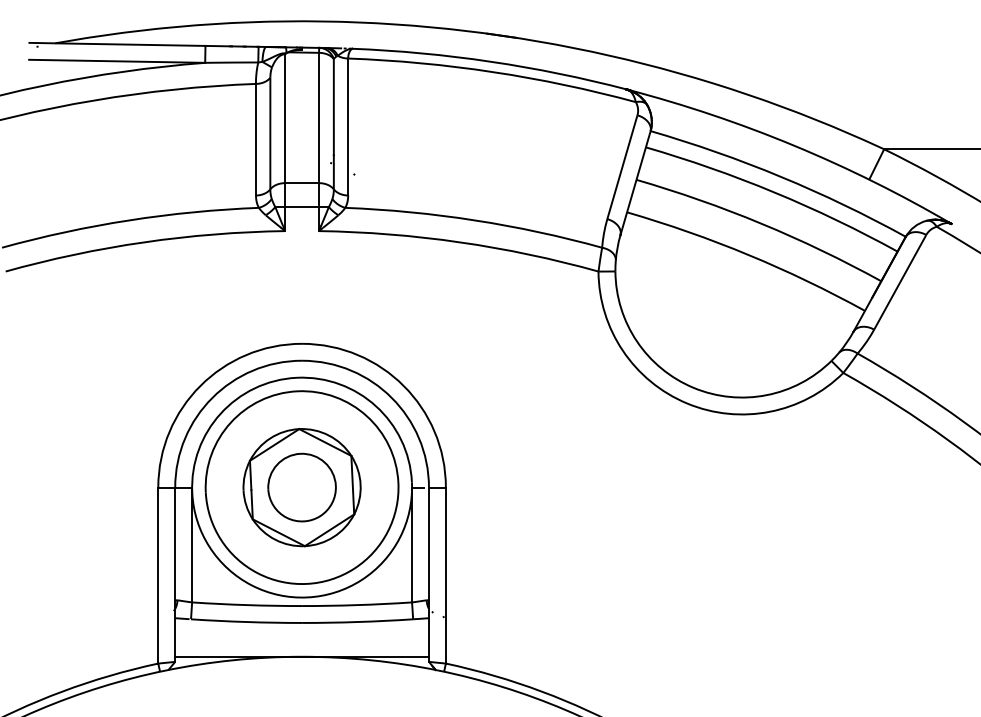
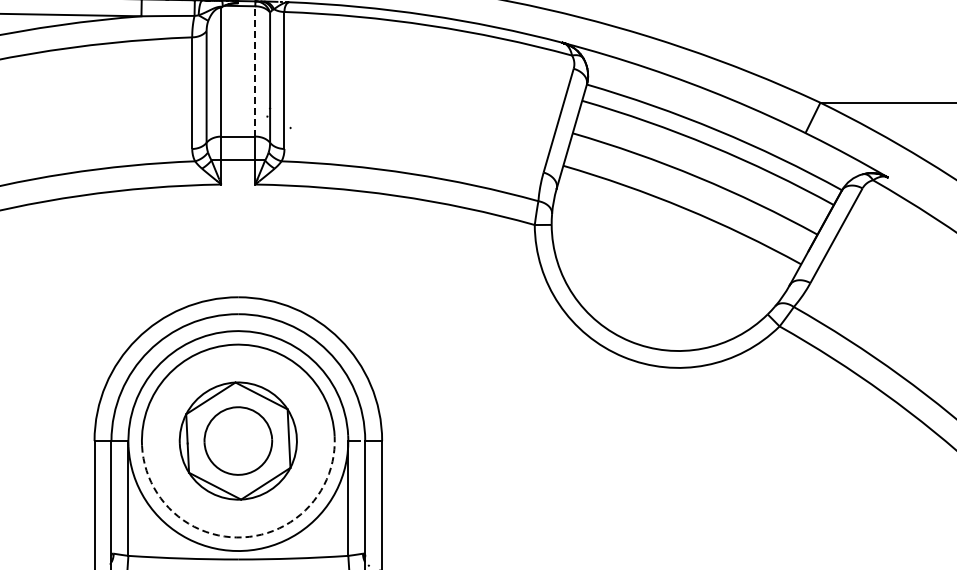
line: (319, 117) -> (255, 70), solid -> dashed
arc: (306, 583) -> (242, 536), solid -> dashed

